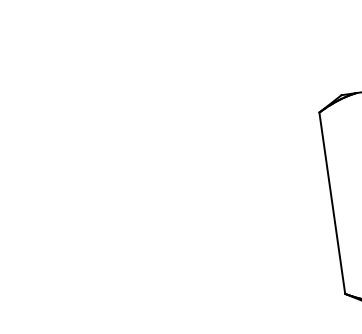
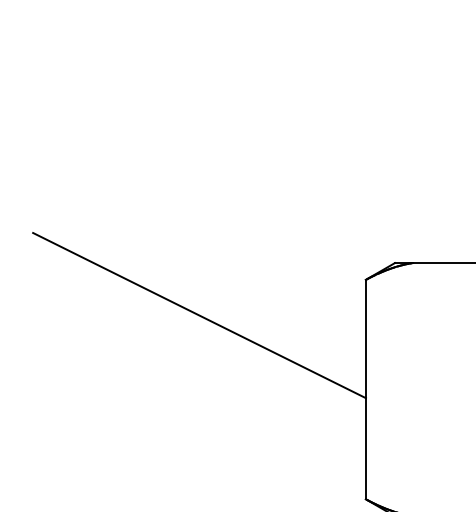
line: (186, 161) -> (199, 315), added

